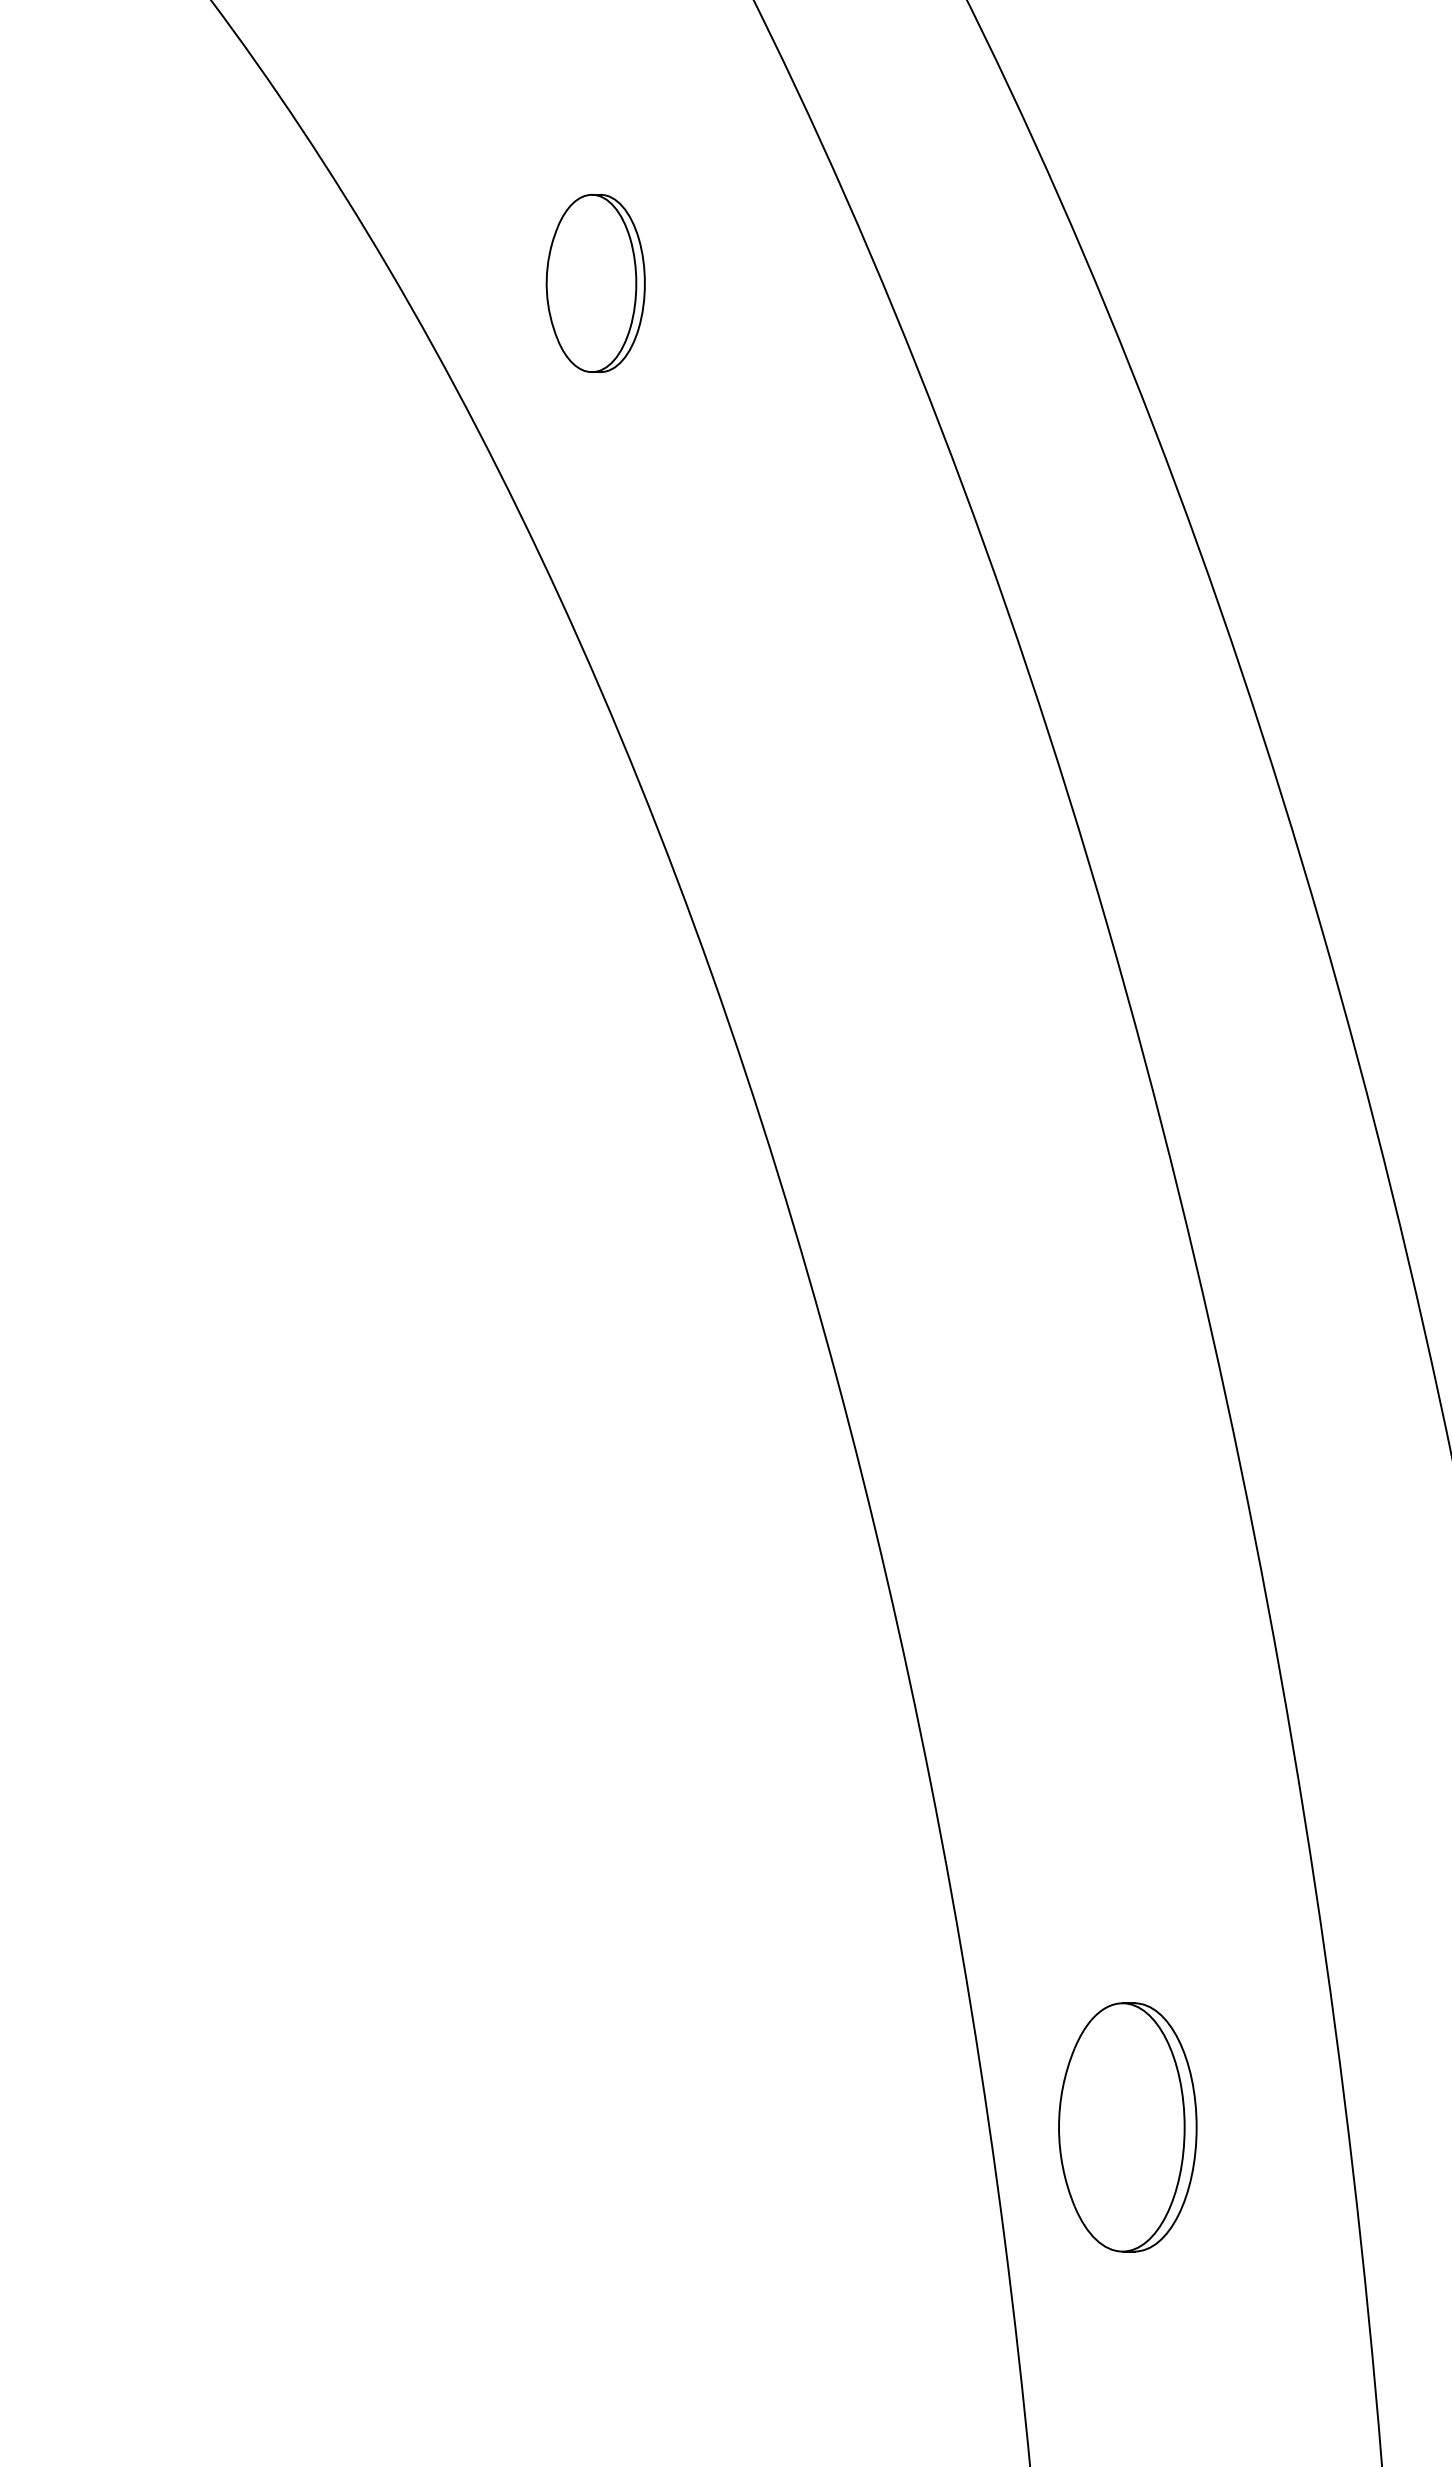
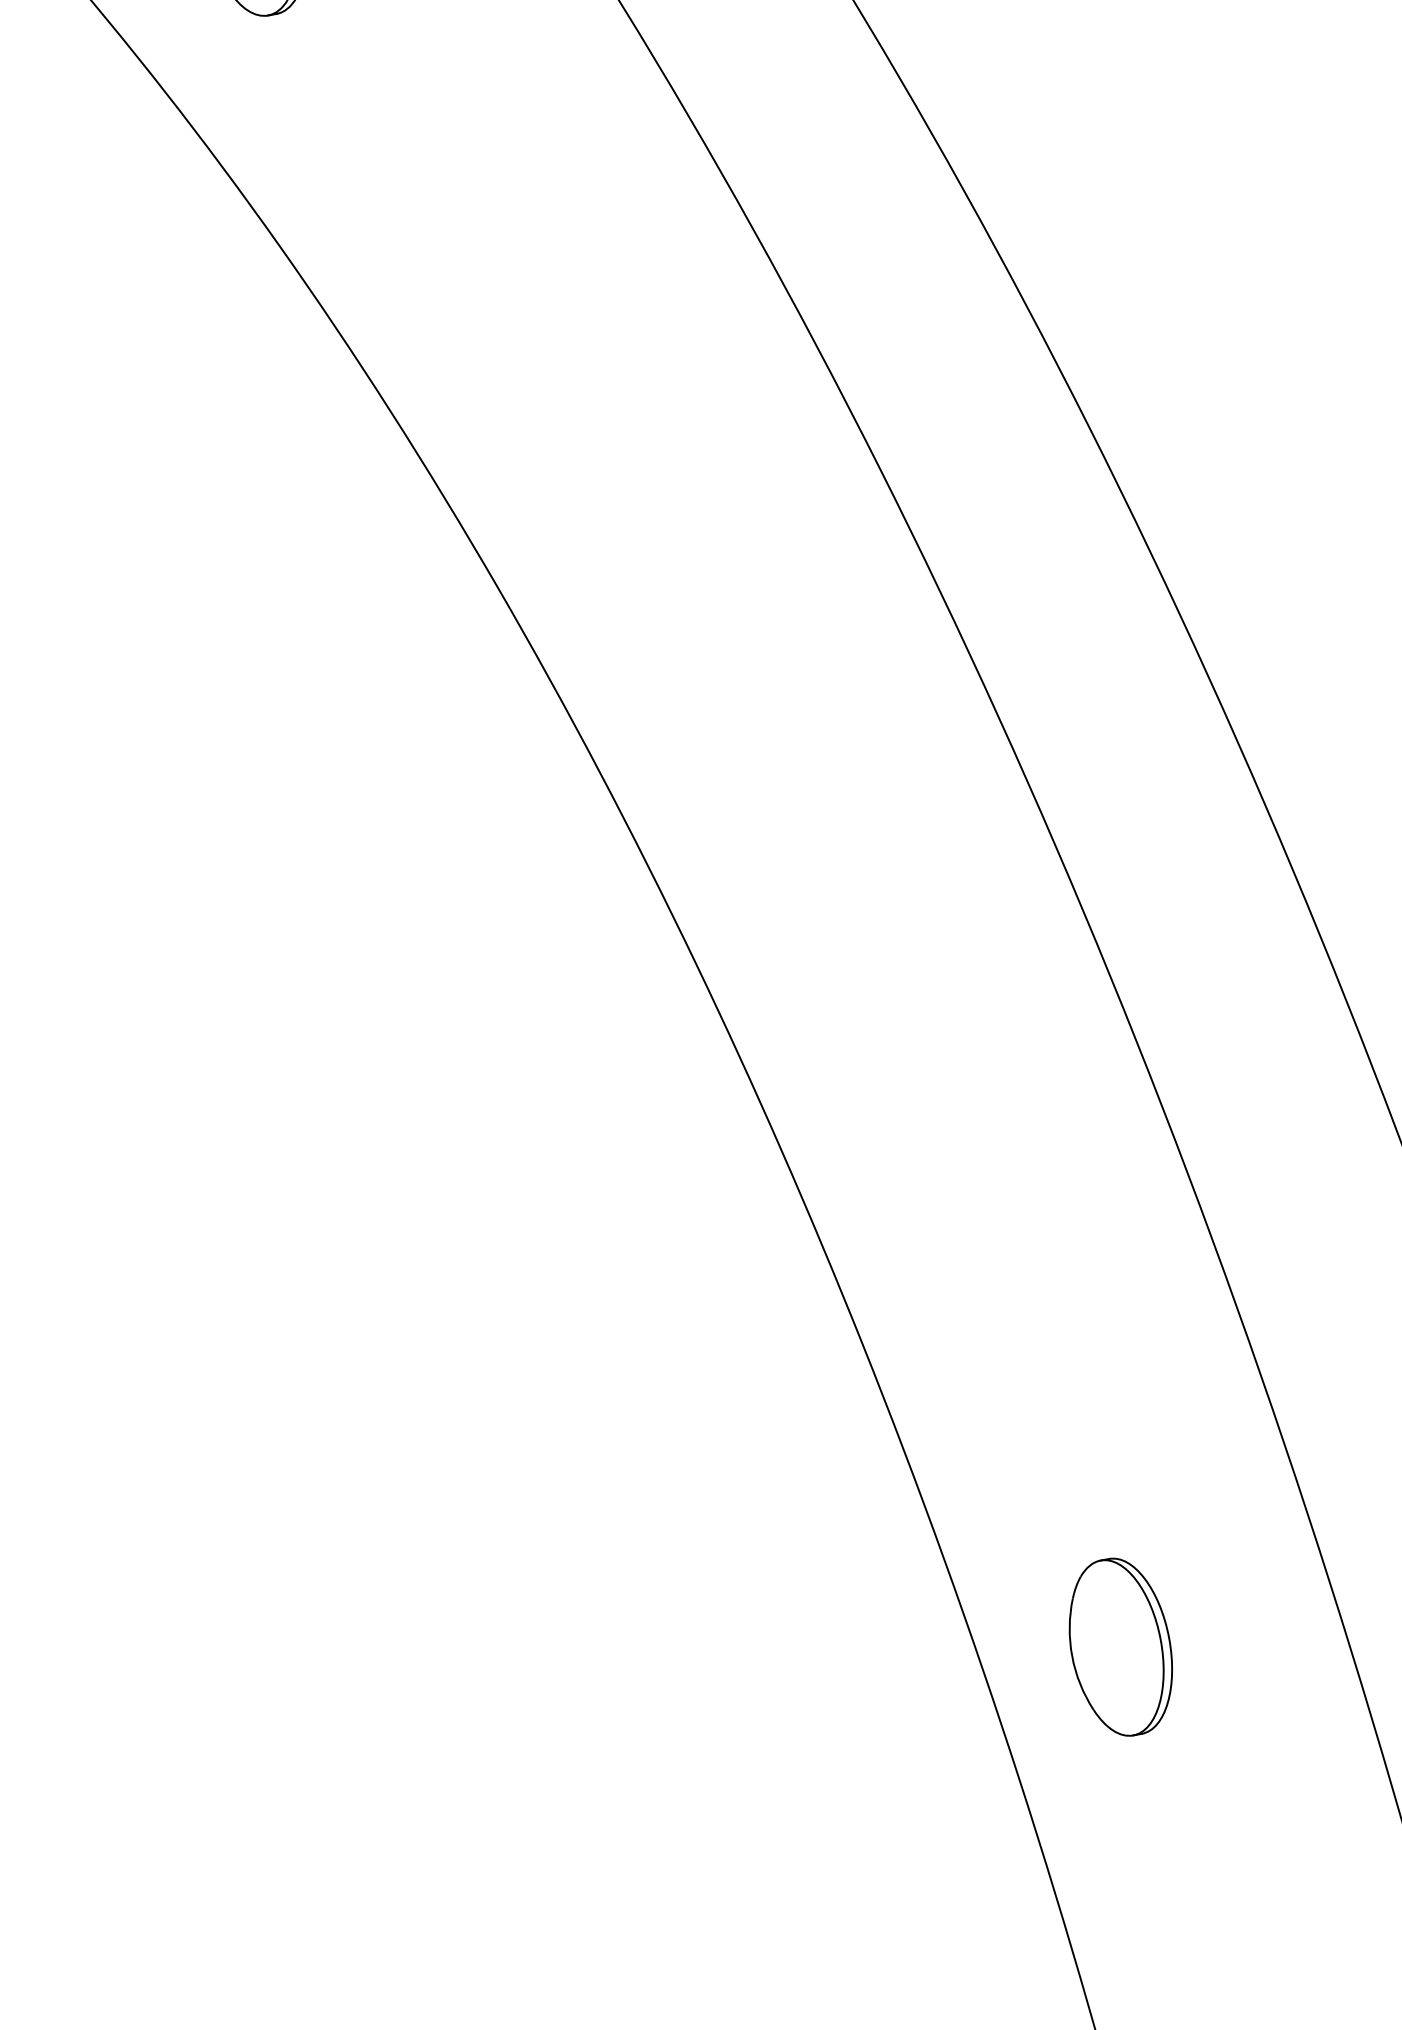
part: (1128, 2126) -> (1121, 1646), size x0.71

